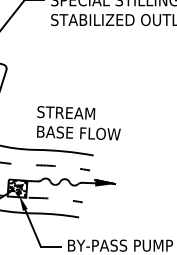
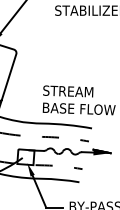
hatch: (17, 188) -> (25, 157), removed

